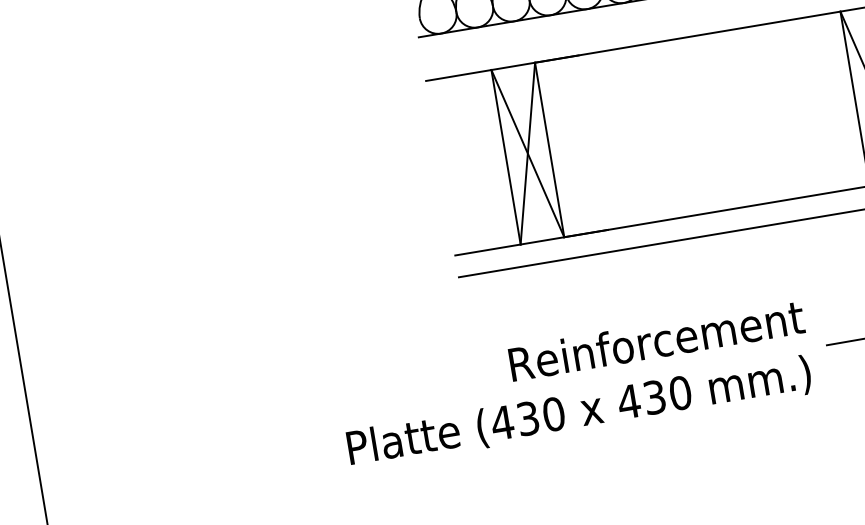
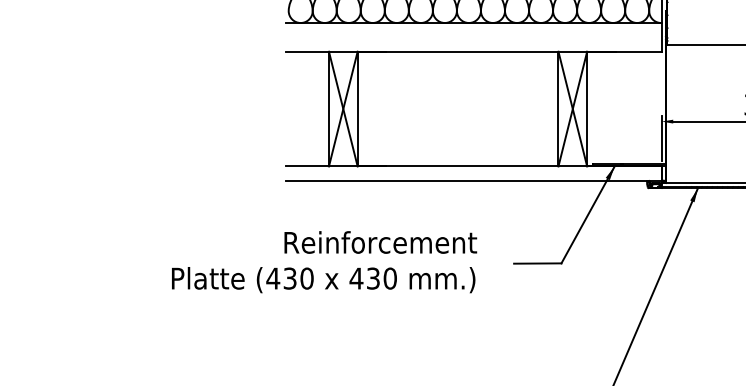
text: (576, 385) -> (324, 262), moved

